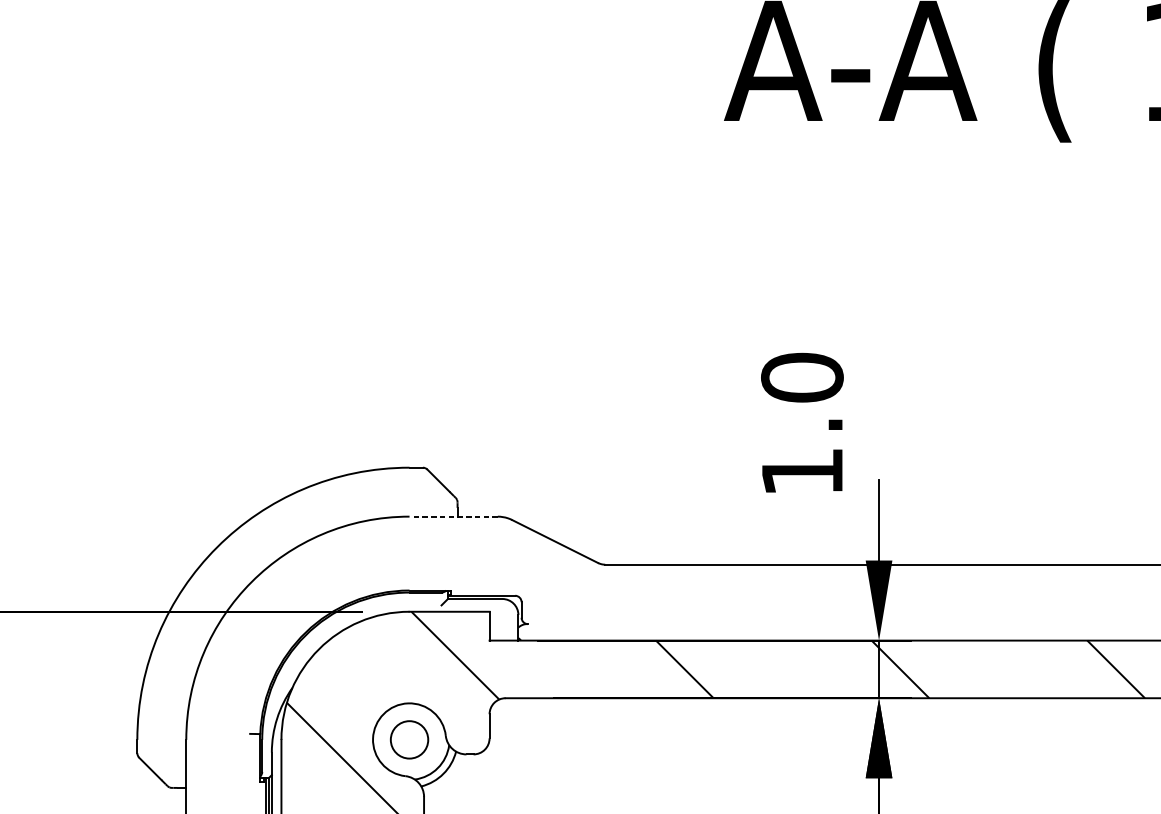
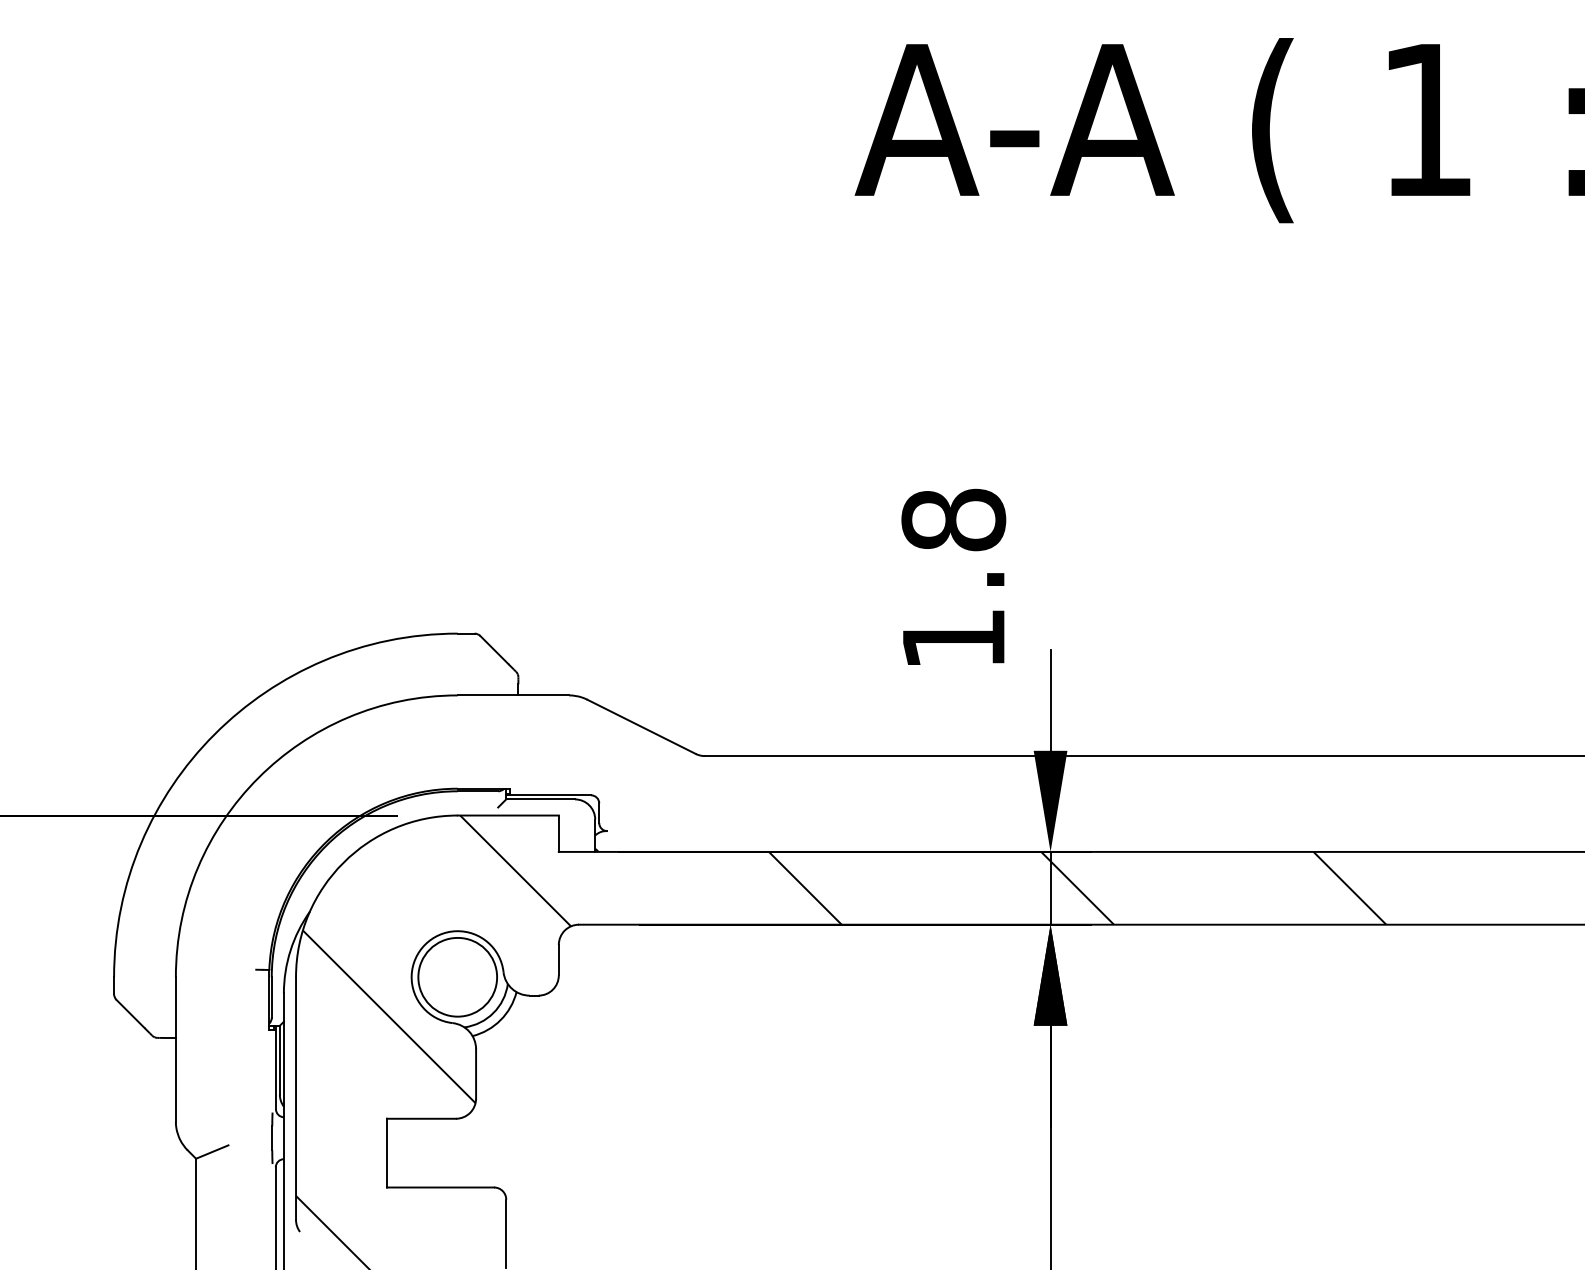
text: (802, 377) -> (953, 519), 1.0 -> 1.8
line: (453, 516) -> (513, 695), dashed -> solid
circle: (409, 739) -> (457, 976), size x1.67

